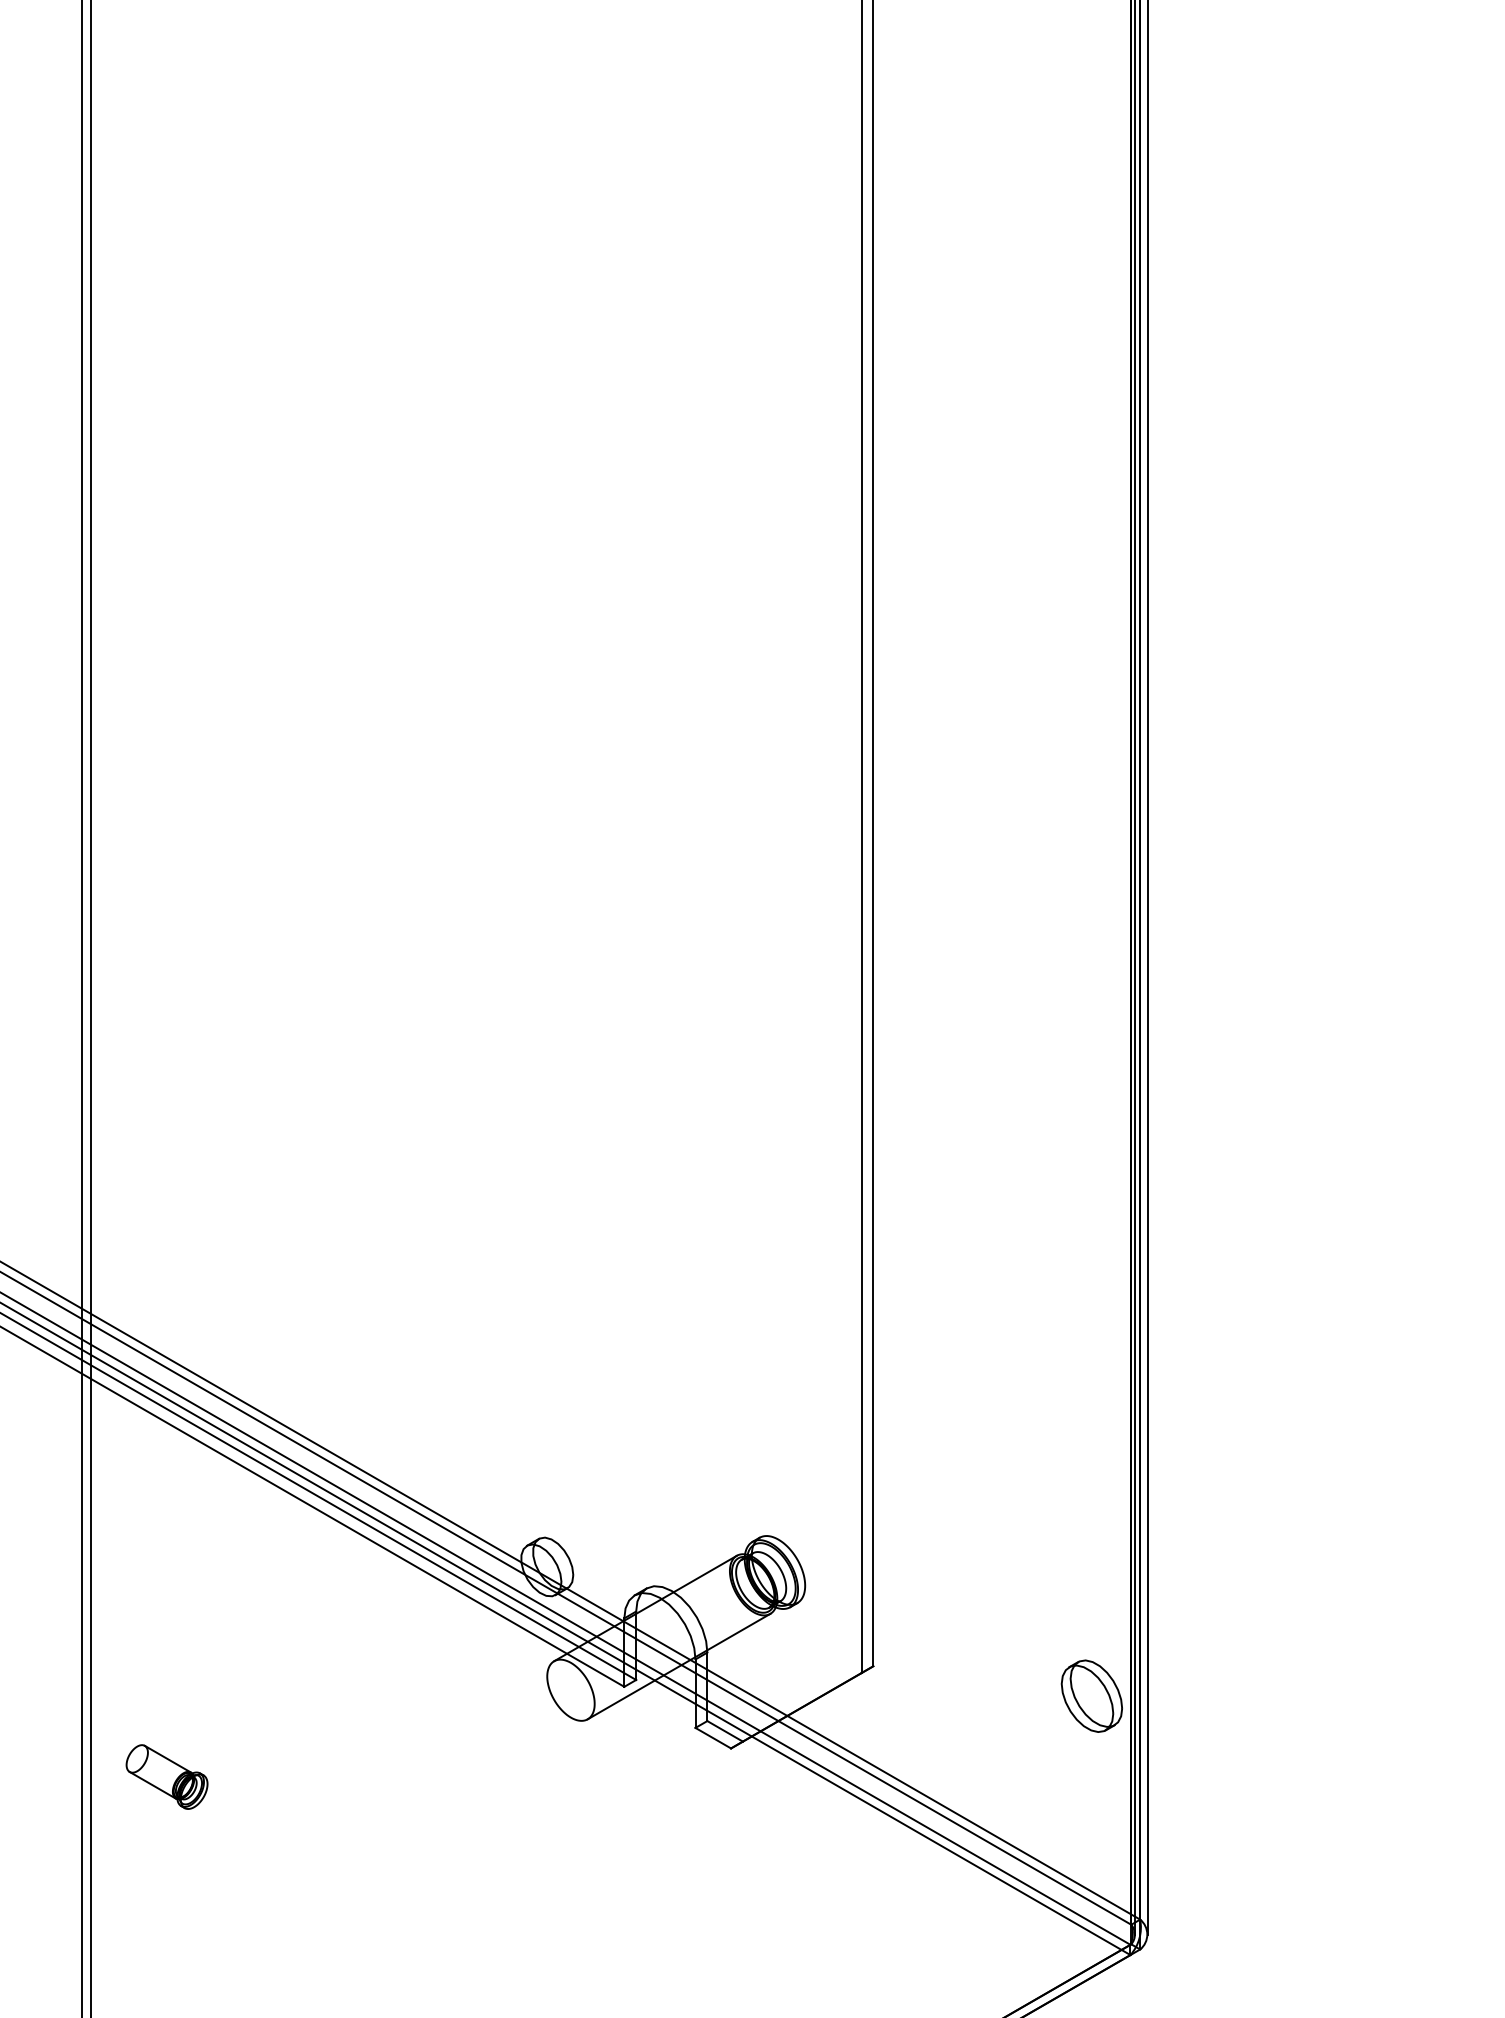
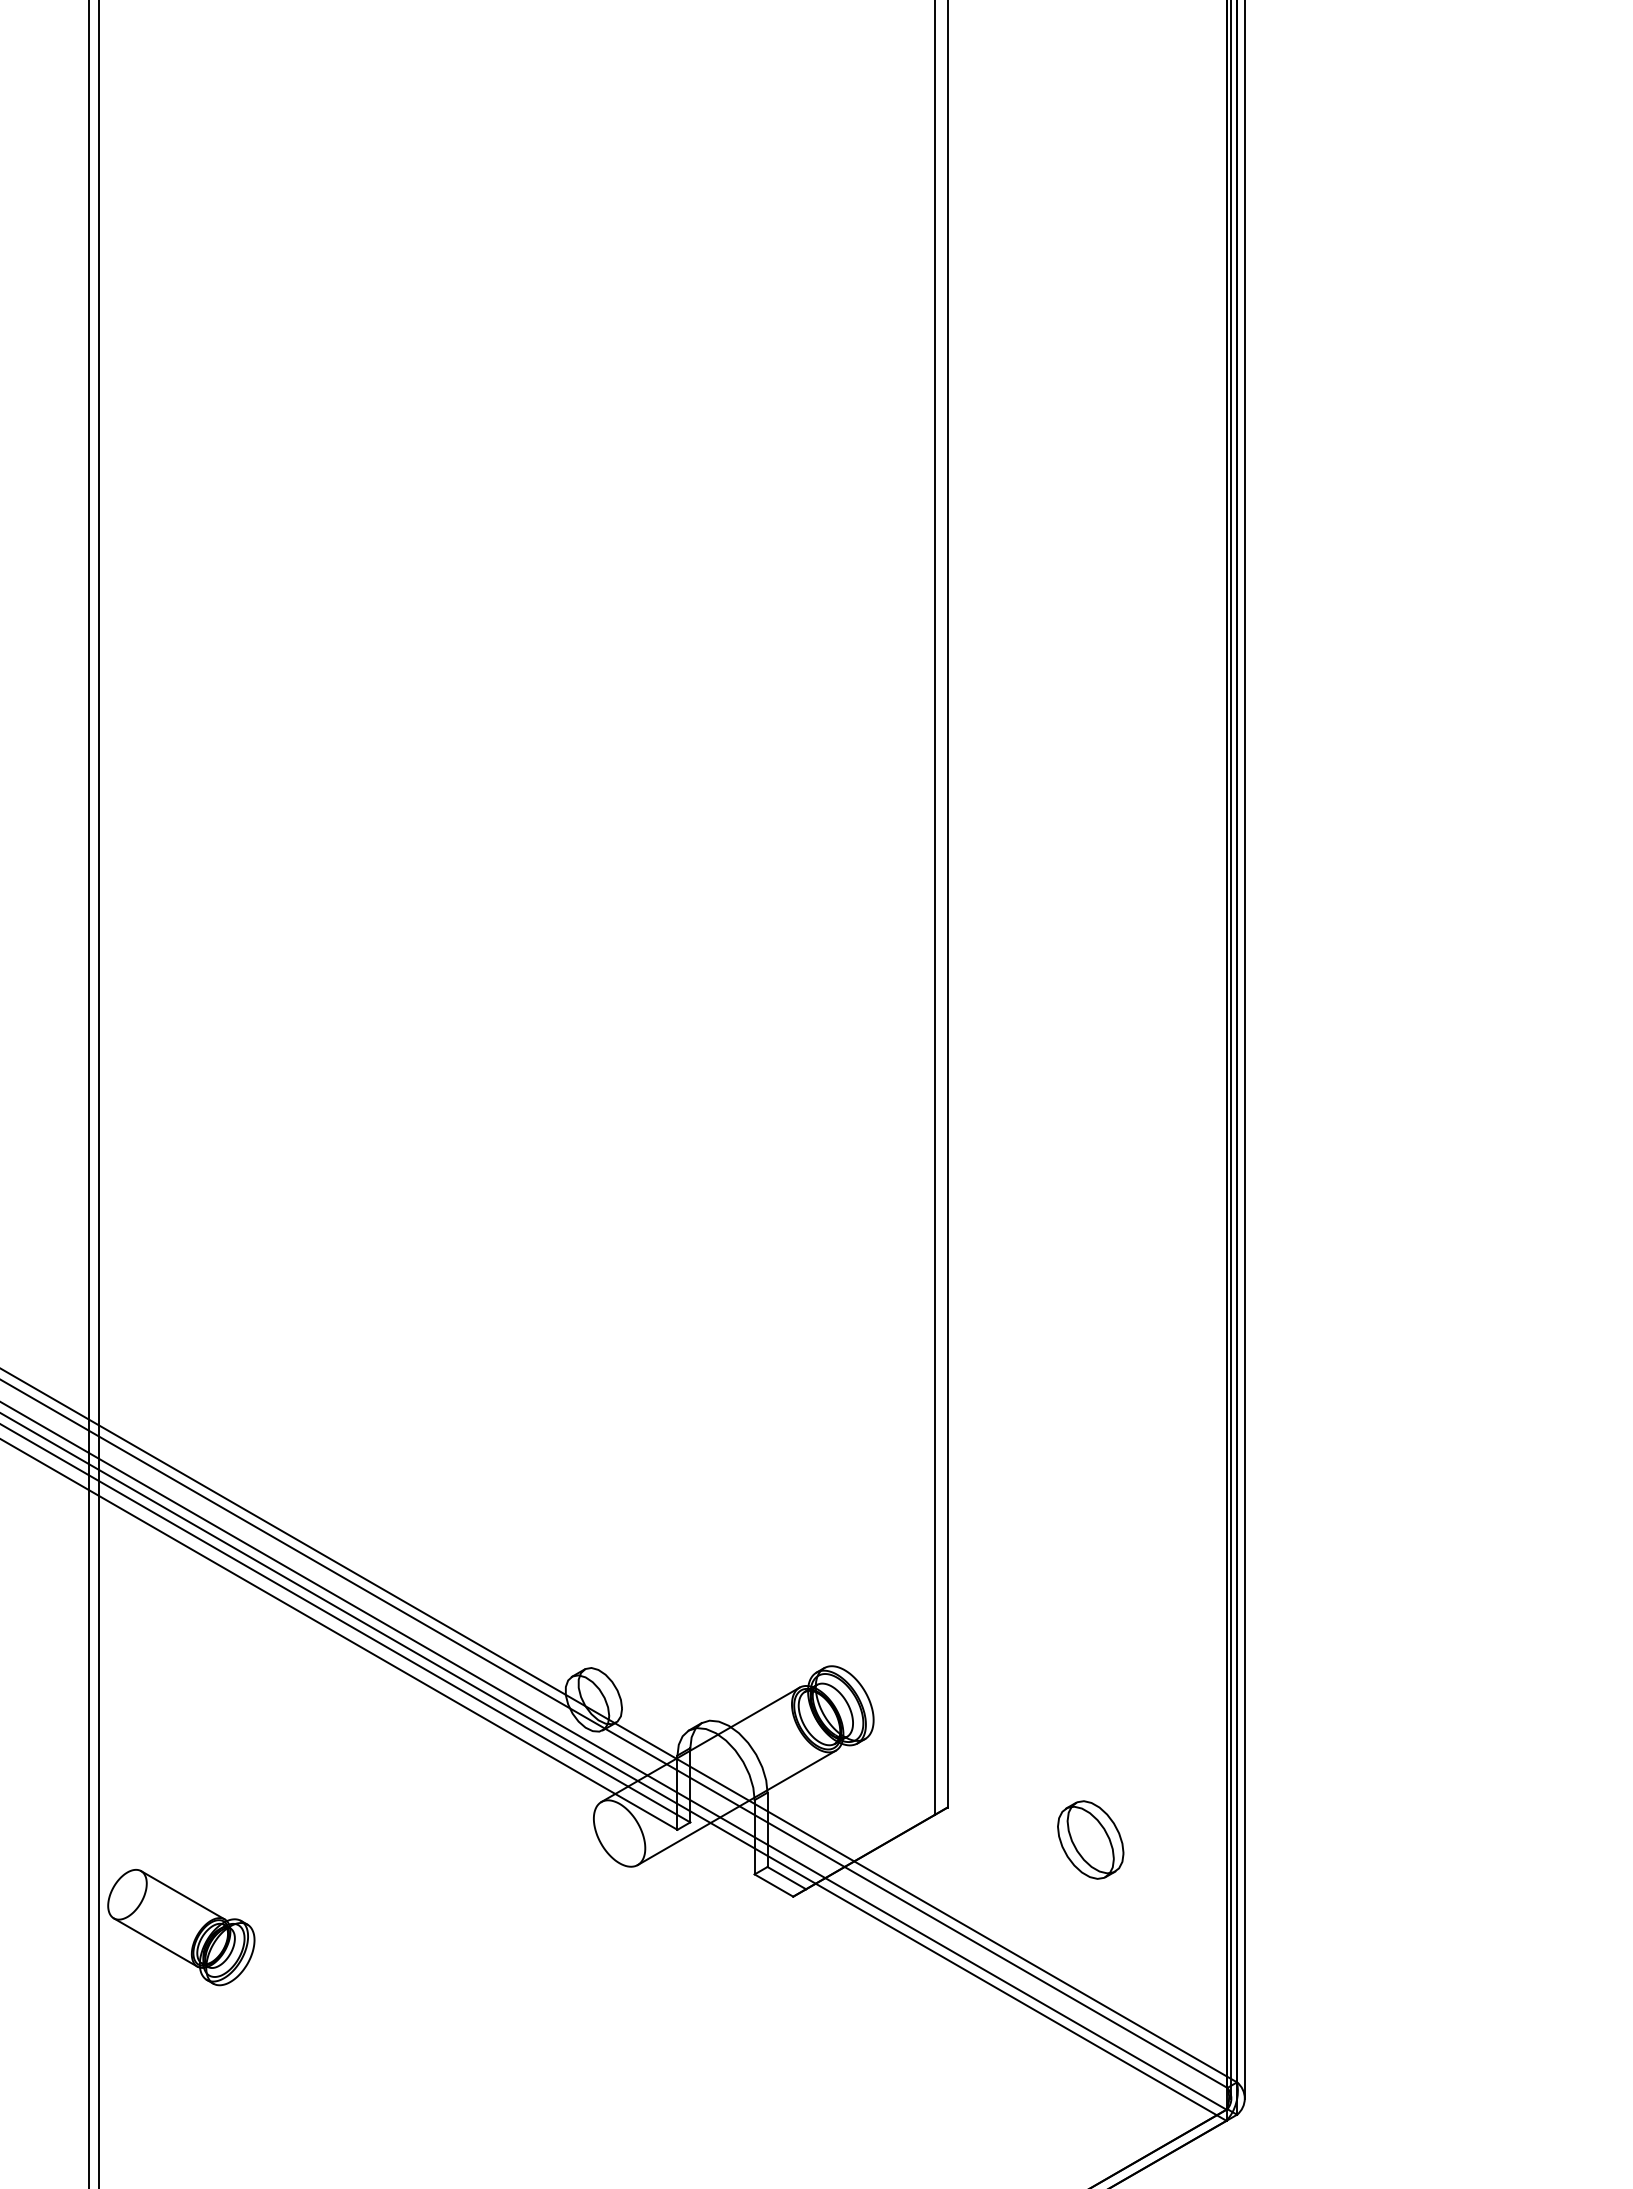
part: (1091, 1695) -> (1090, 1839), moved
part: (167, 1776) -> (181, 1927), size x1.67

